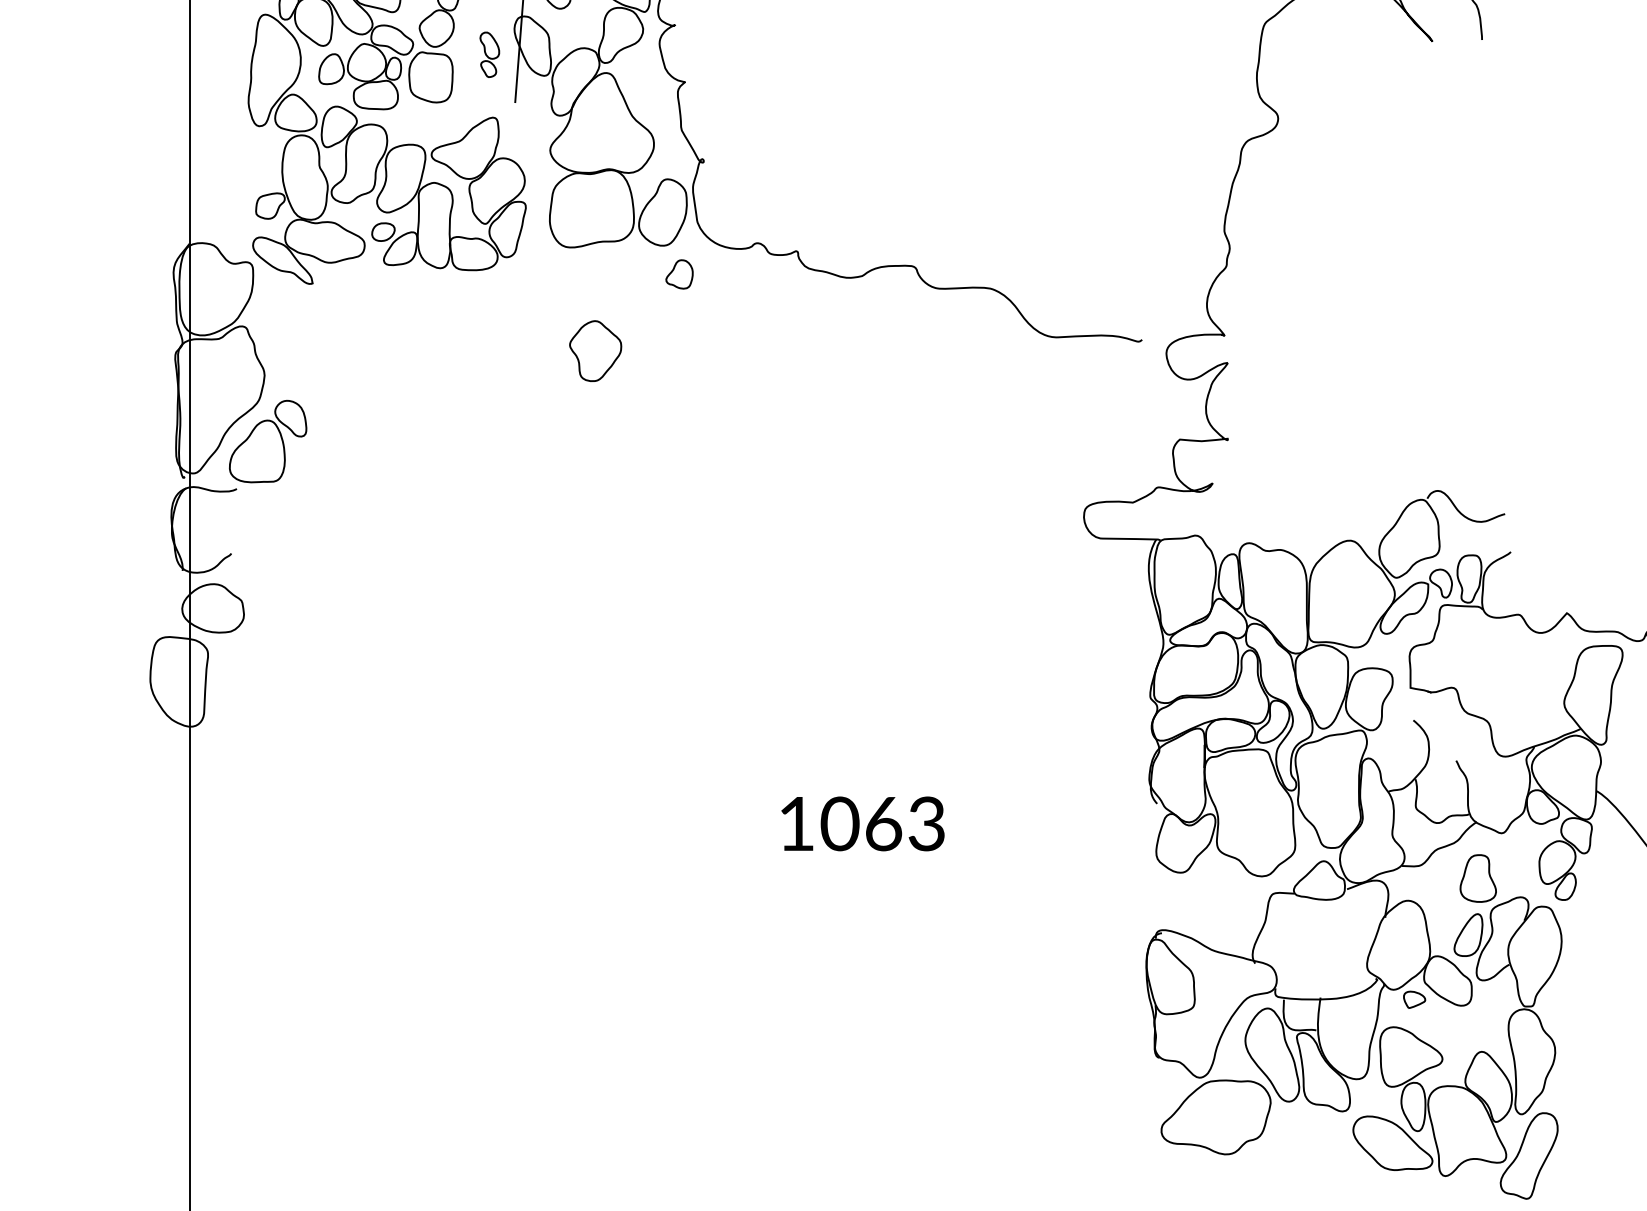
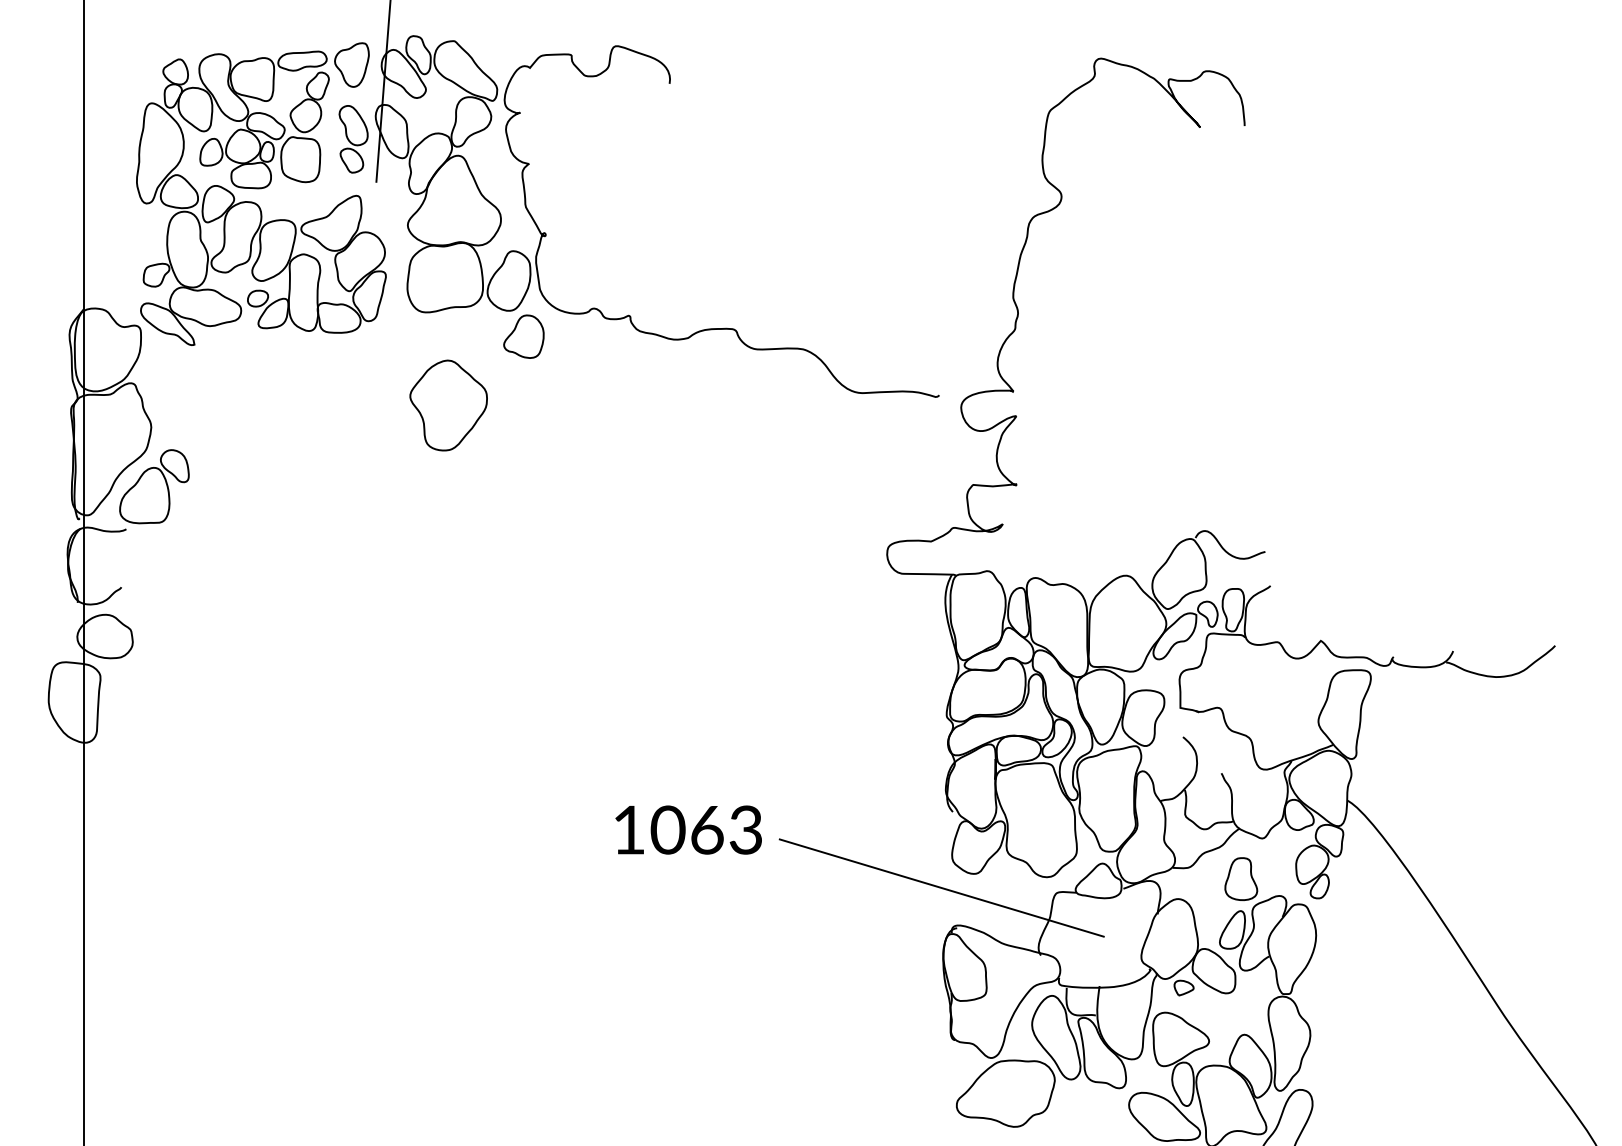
part: (489, 54) -> (353, 139), size x1.67
part: (679, 274) -> (523, 336), size x1.67
part: (595, 351) -> (448, 405), size x1.67
line: (1144, 887) -> (941, 887), added

